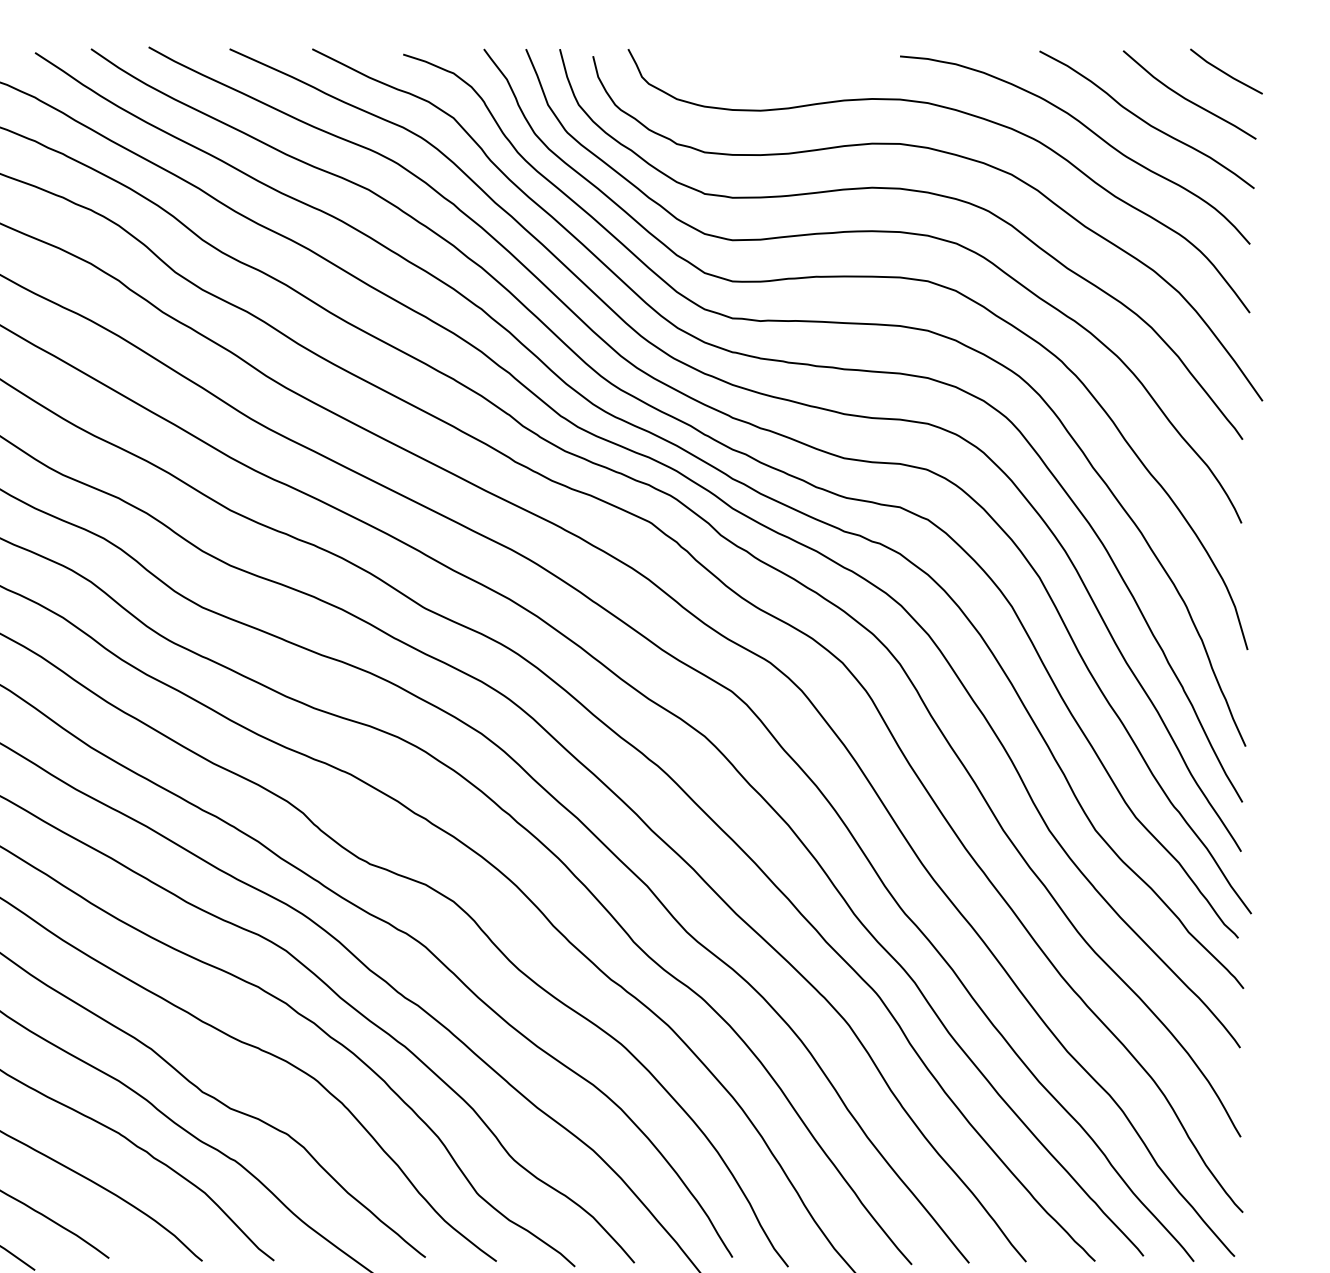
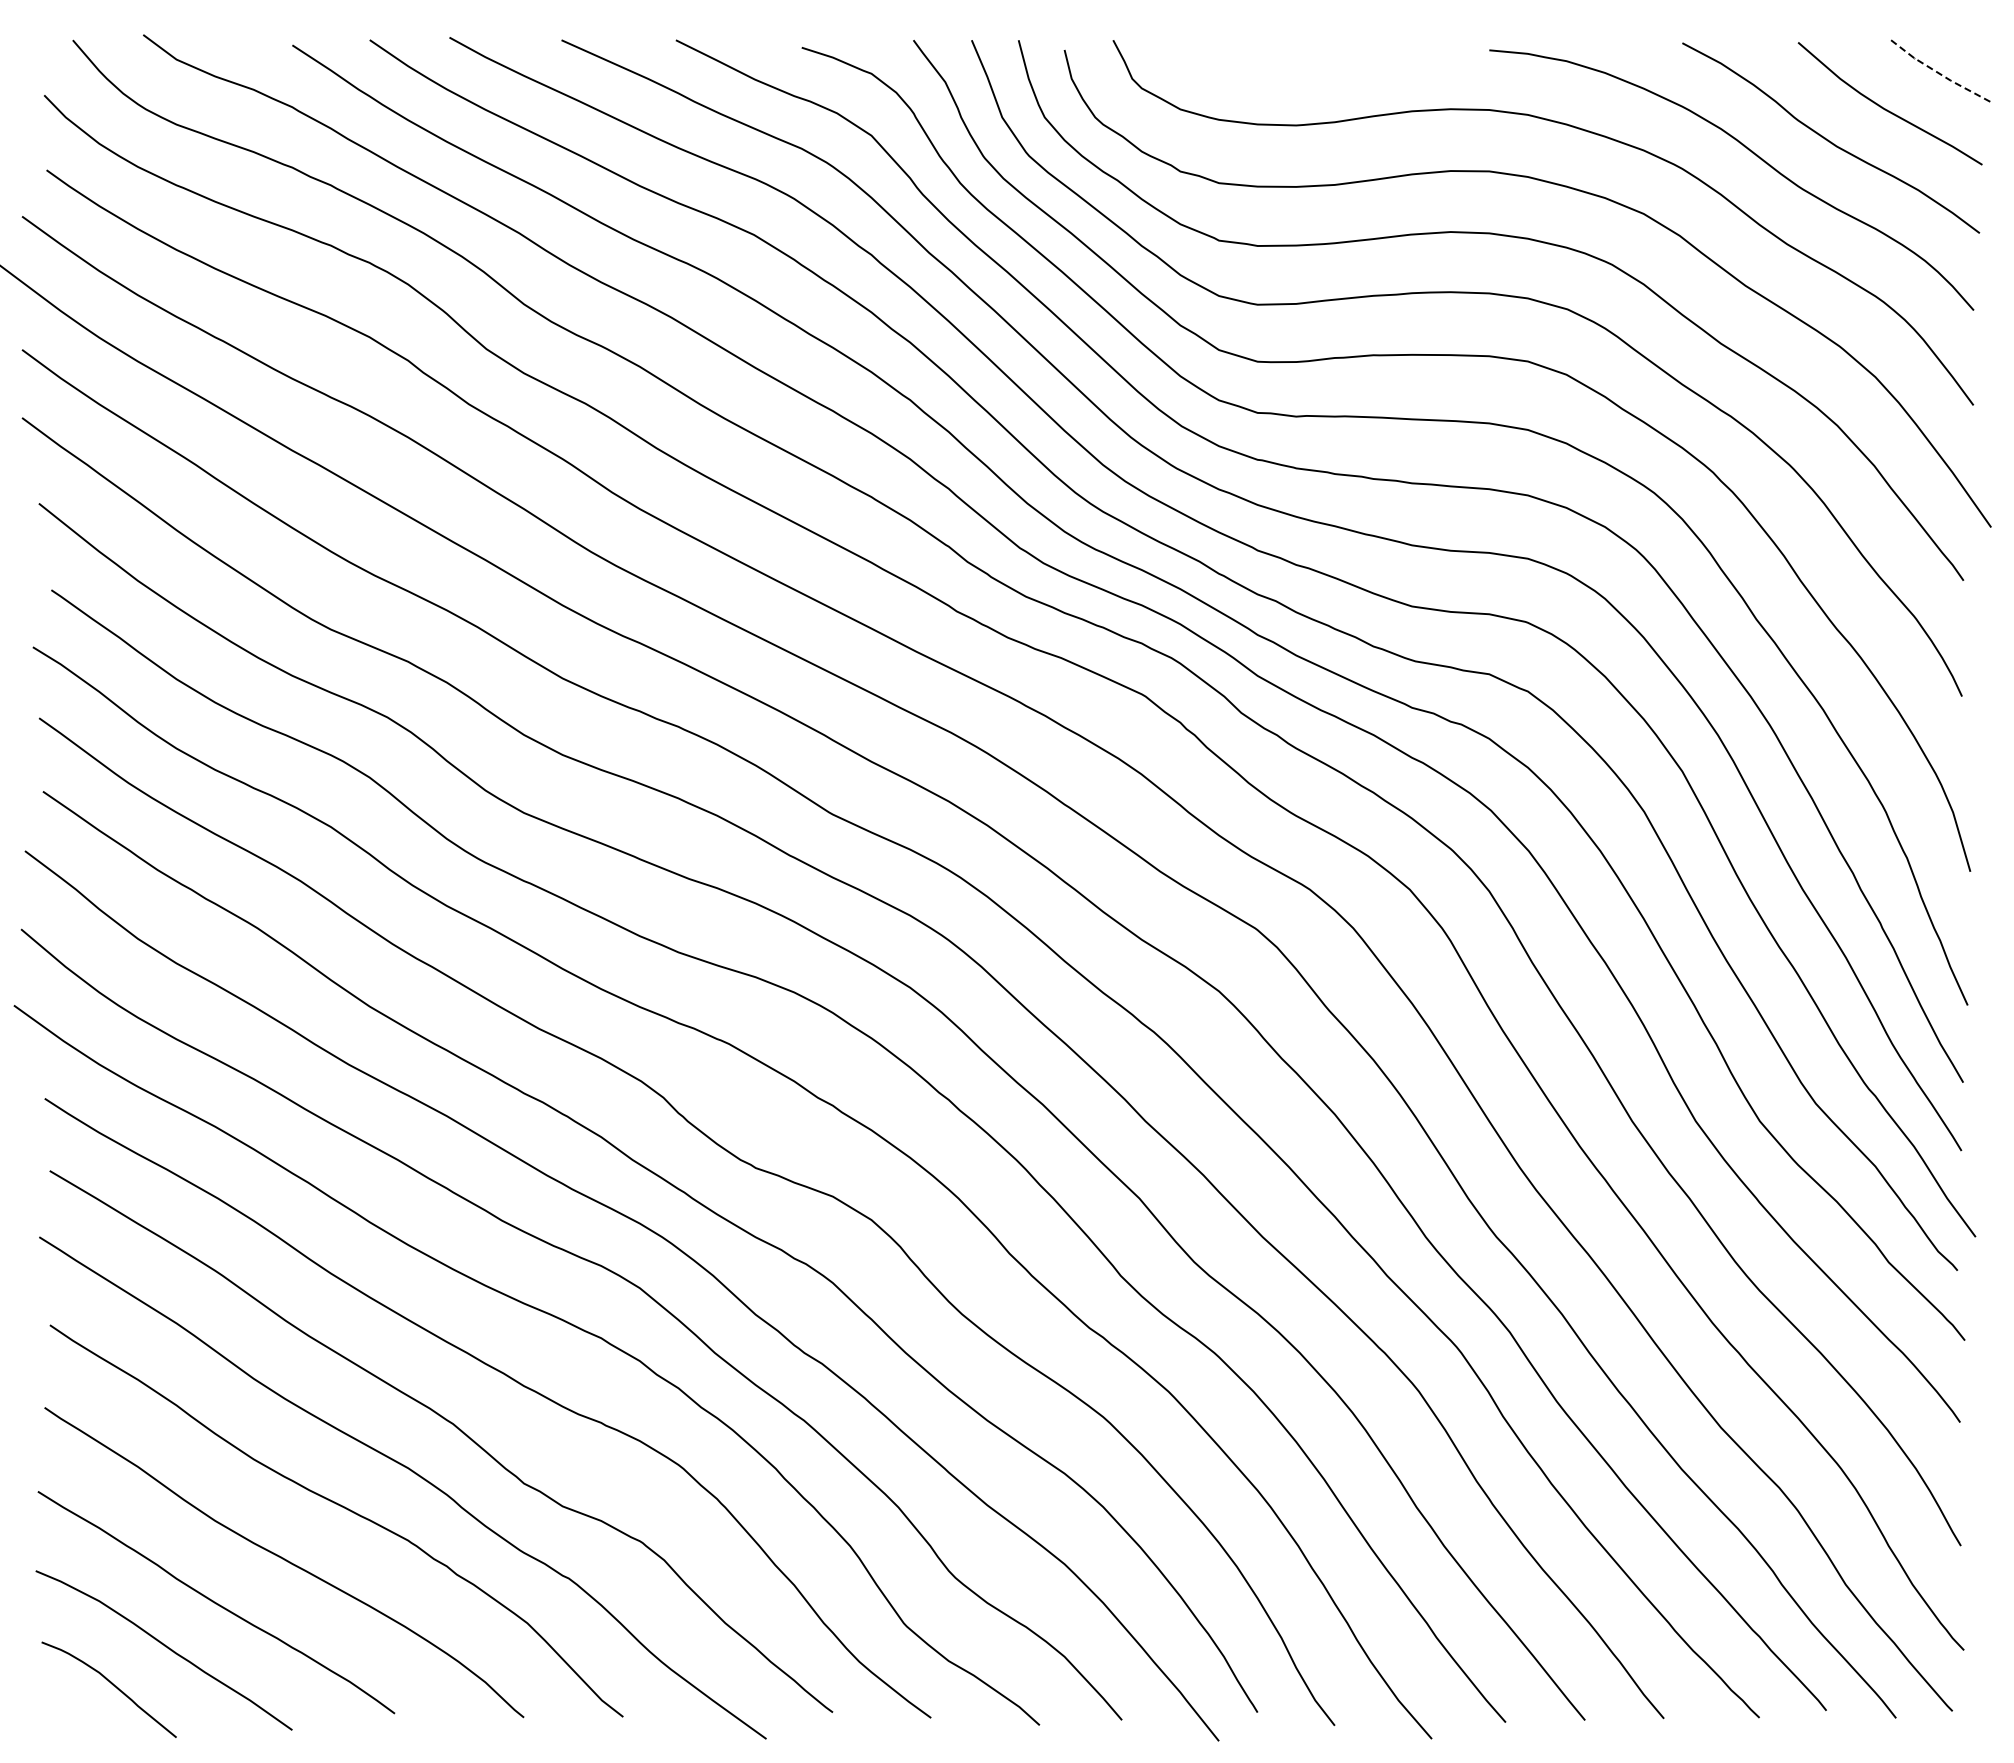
line: (1225, 73) -> (1939, 73), solid -> dashed

